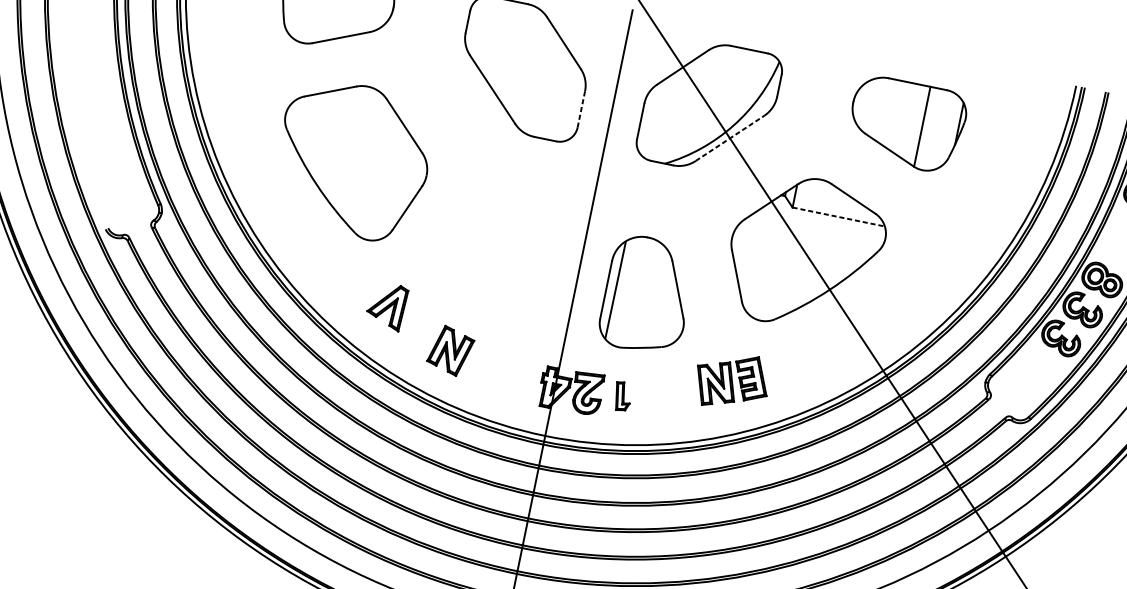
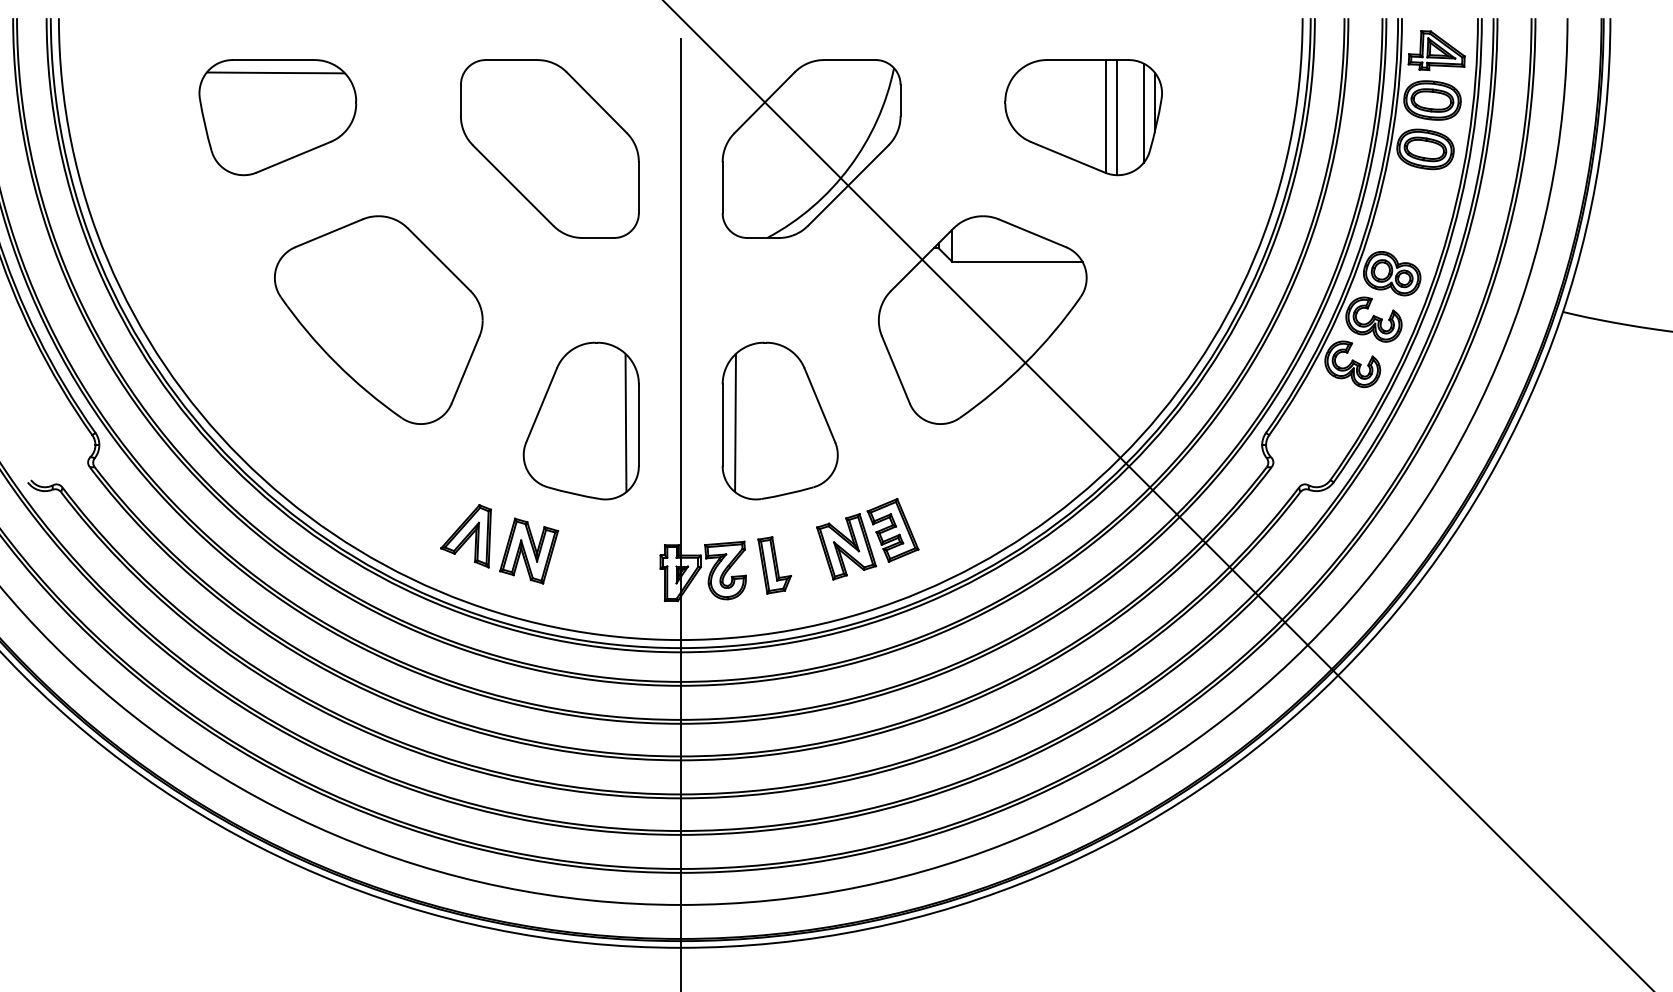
line: (580, 109) -> (638, 188), dashed -> solid
line: (929, 129) -> (1116, 117), added
line: (949, 130) -> (1143, 113), added
line: (730, 138) -> (848, 185), dashed -> solid
part: (352, 159) -> (378, 319), moved
line: (838, 216) -> (1017, 261), dashed -> solid
part: (506, 265) -> (580, 420), added
part: (386, 306) -> (465, 536), moved
part: (731, 381) -> (867, 539), moved
part: (622, 396) -> (774, 565), size x1.43

